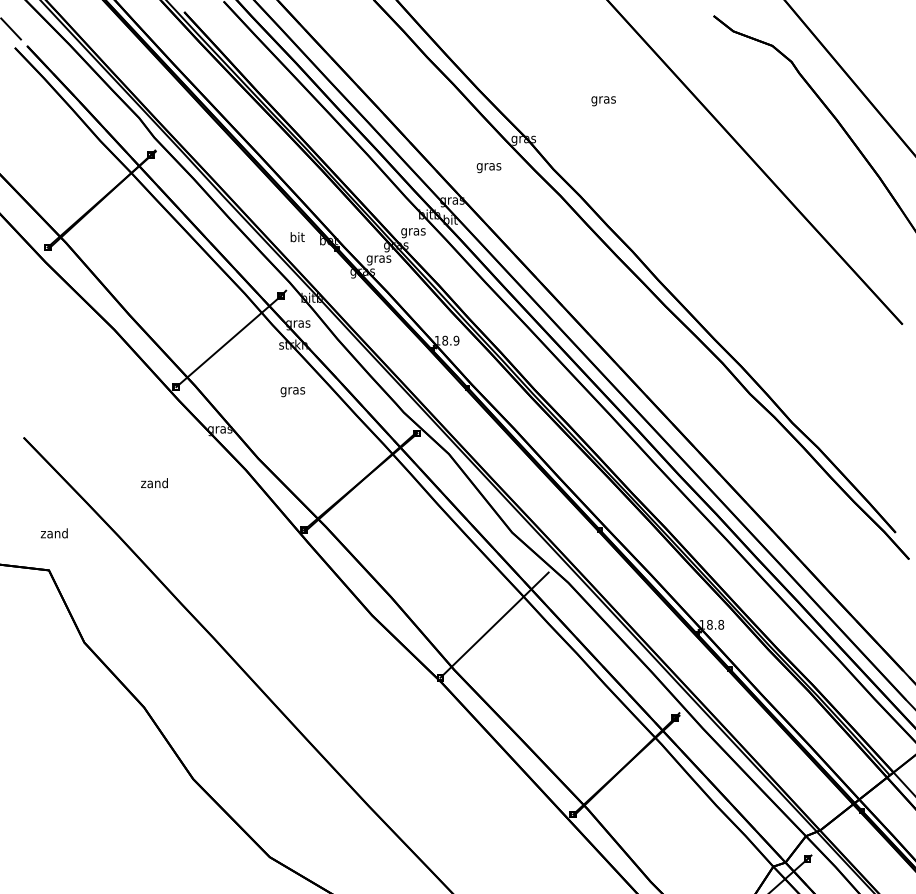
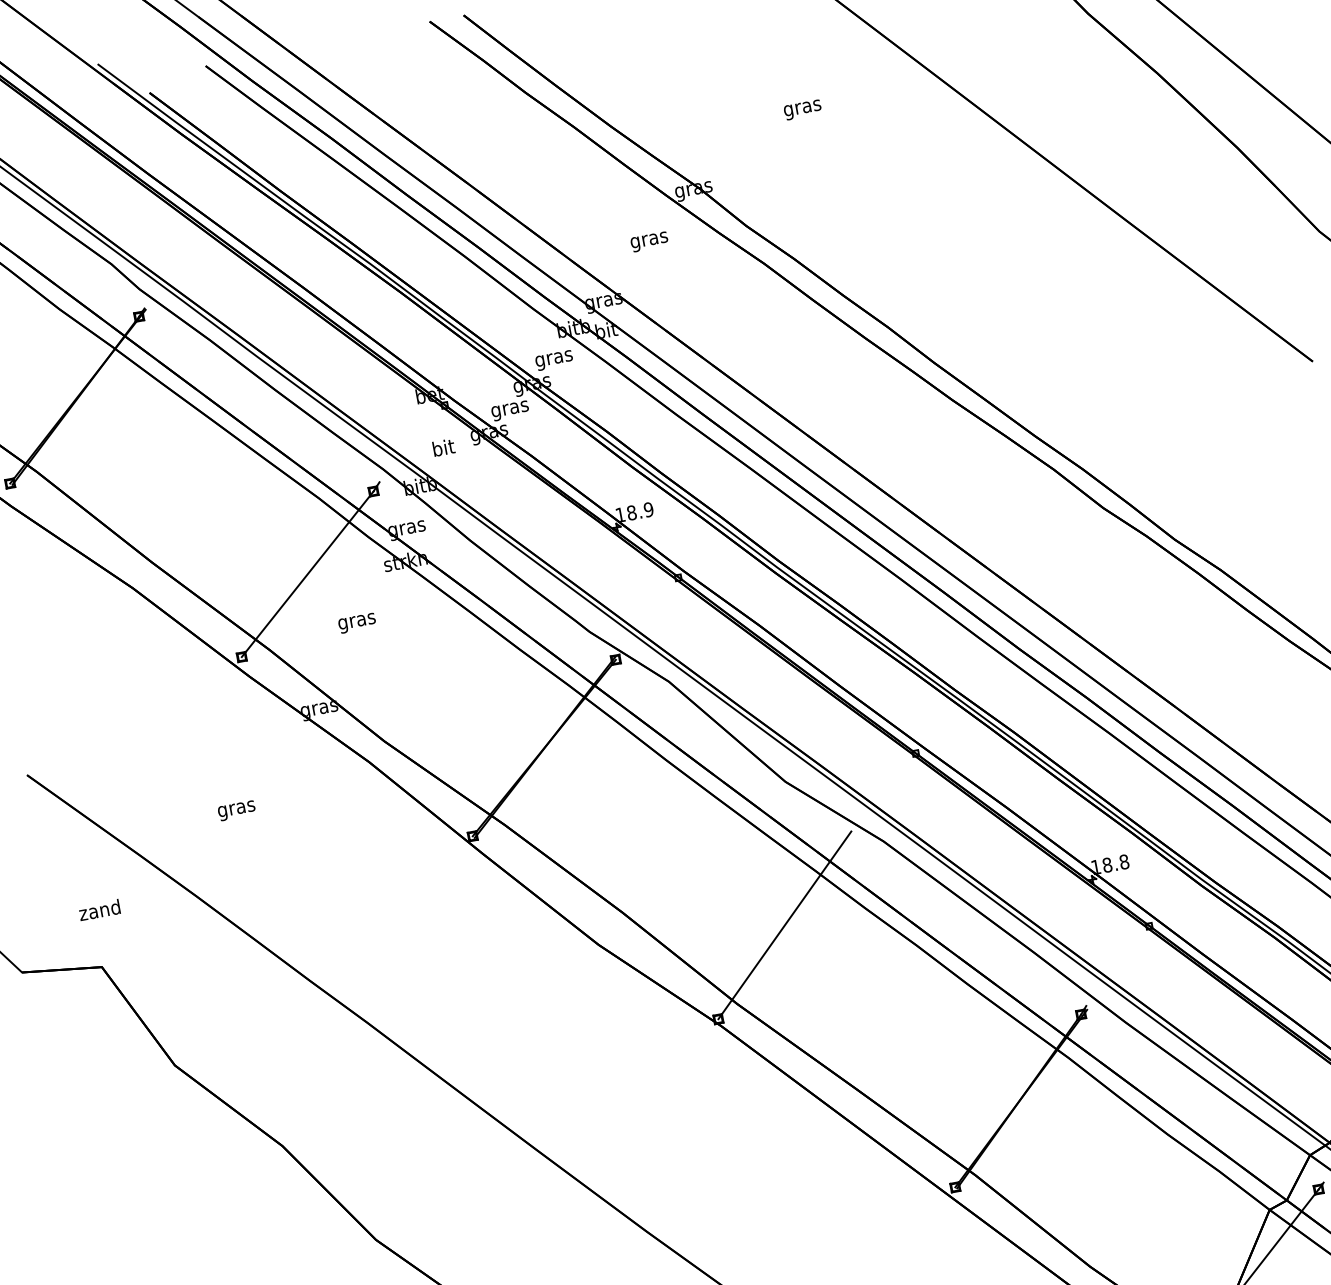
text: (297, 237) -> (443, 448), moved
text: (292, 392) -> (356, 623), moved
text: (154, 484) -> (236, 809), zand -> gras

